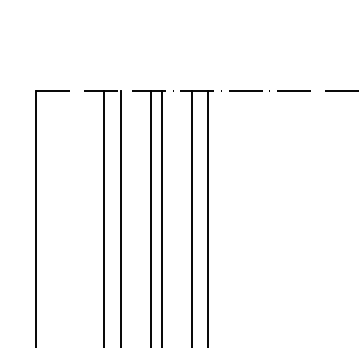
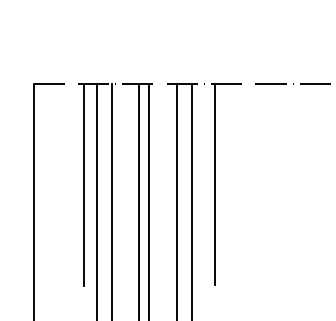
line: (90, 200) -> (83, 184), added
line: (232, 200) -> (214, 184), added

